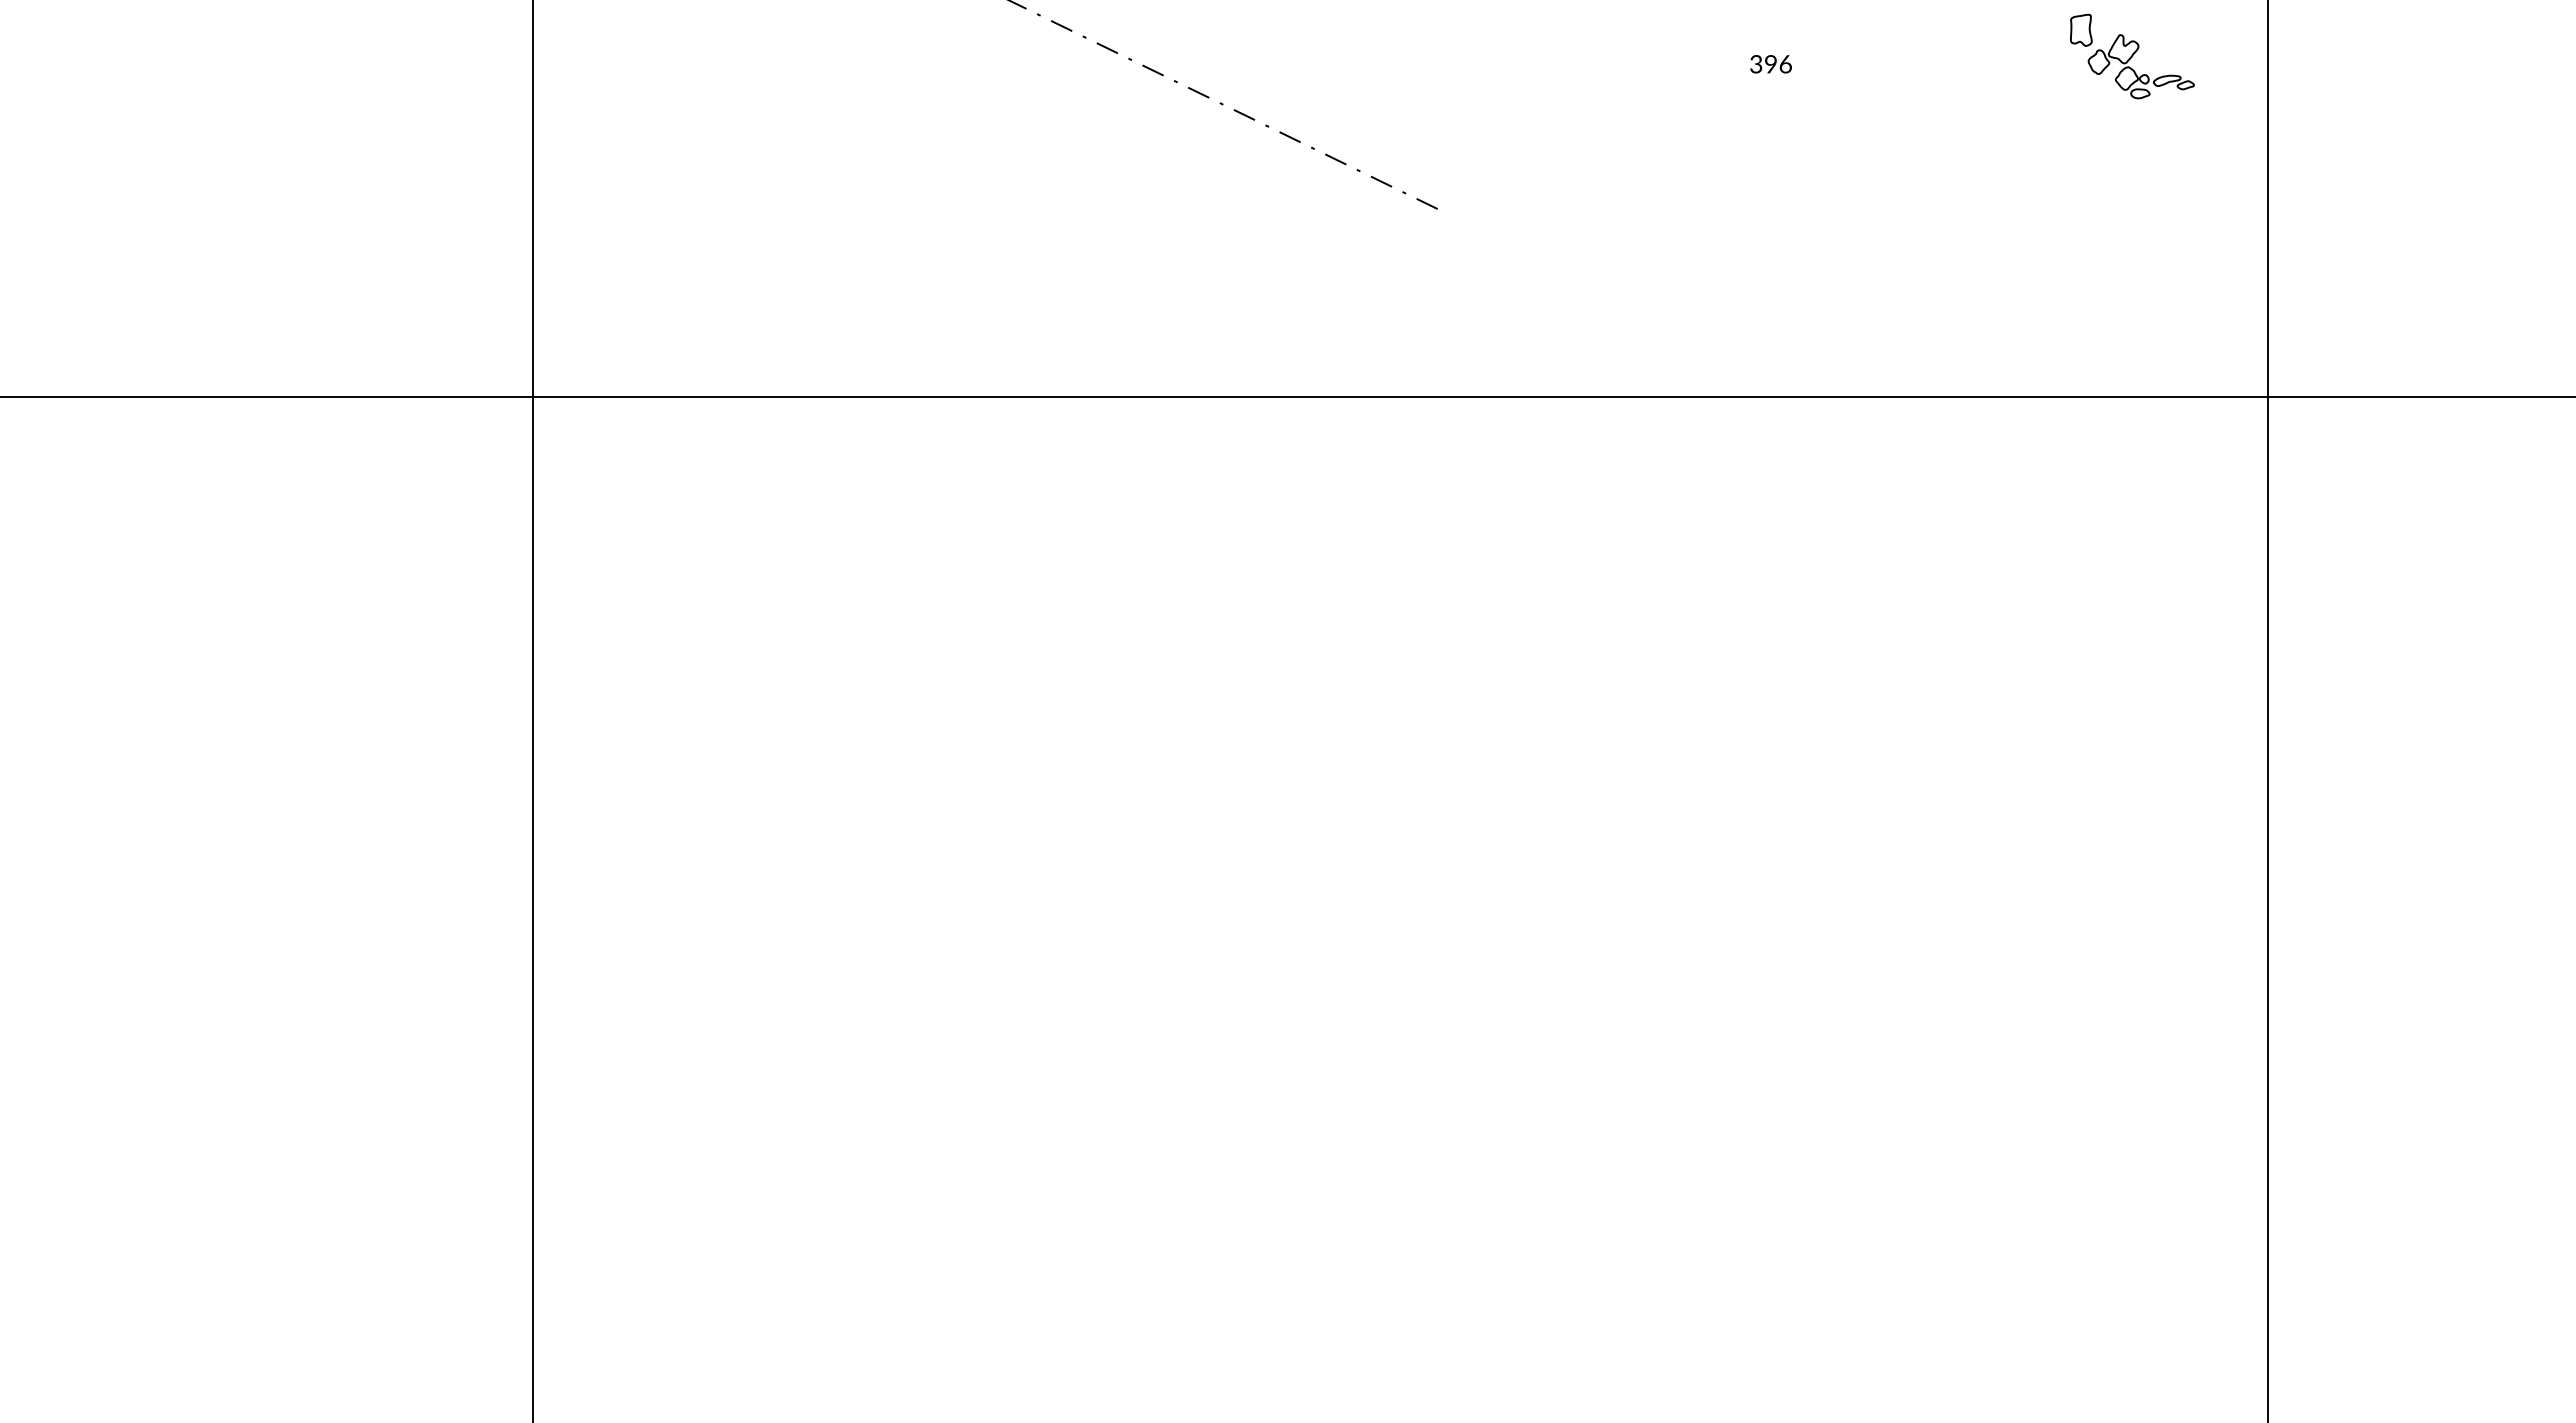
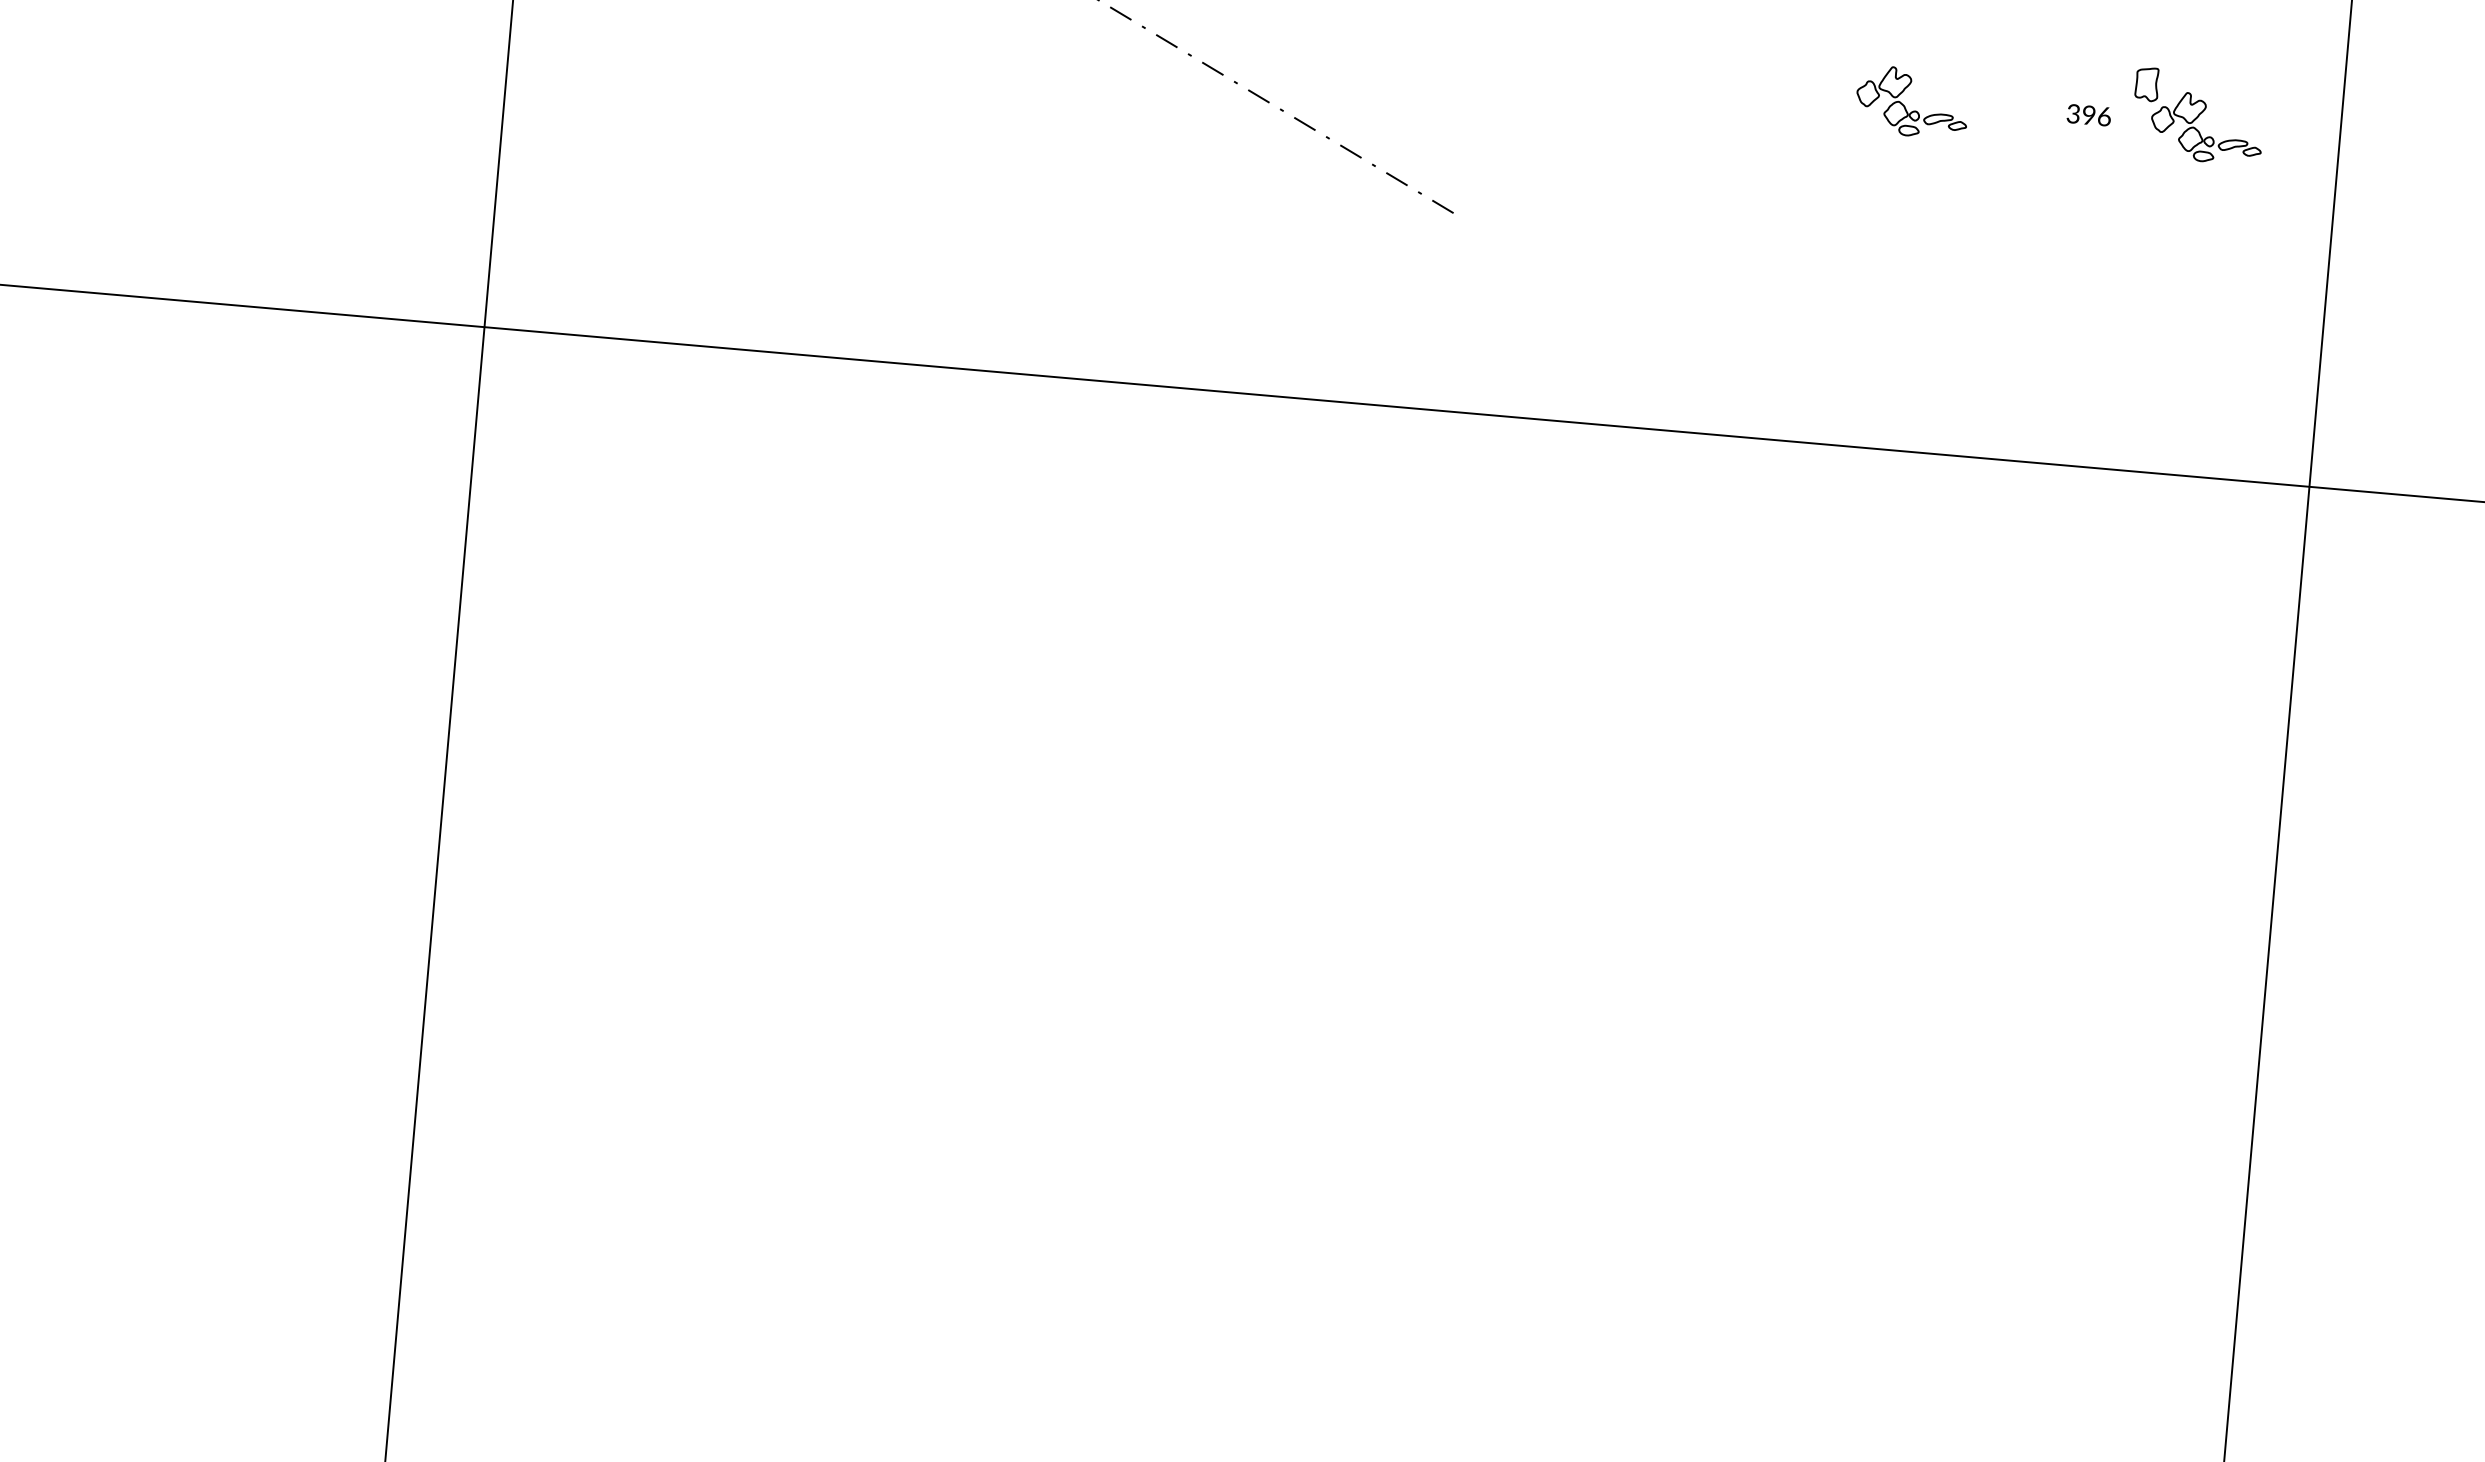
text: (1770, 64) -> (2088, 115), moved
part: (1855, 71) -> (1905, 106), added

